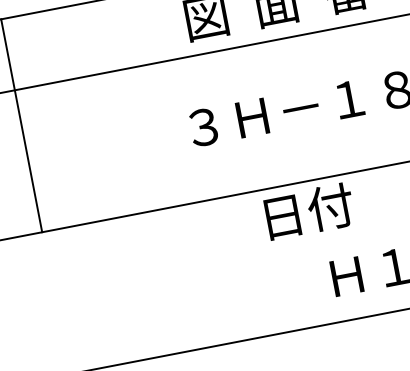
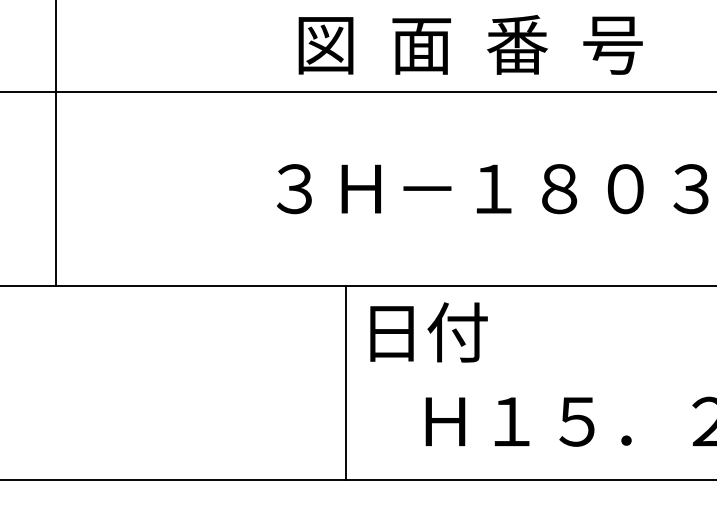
text: (309, 211) -> (428, 332), moved
line: (268, 261) -> (346, 382), added

